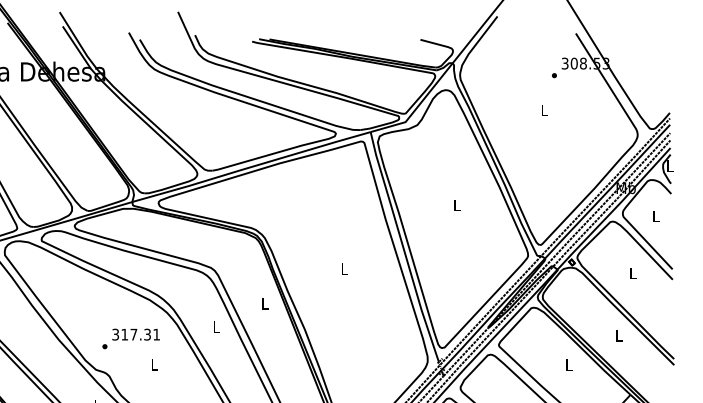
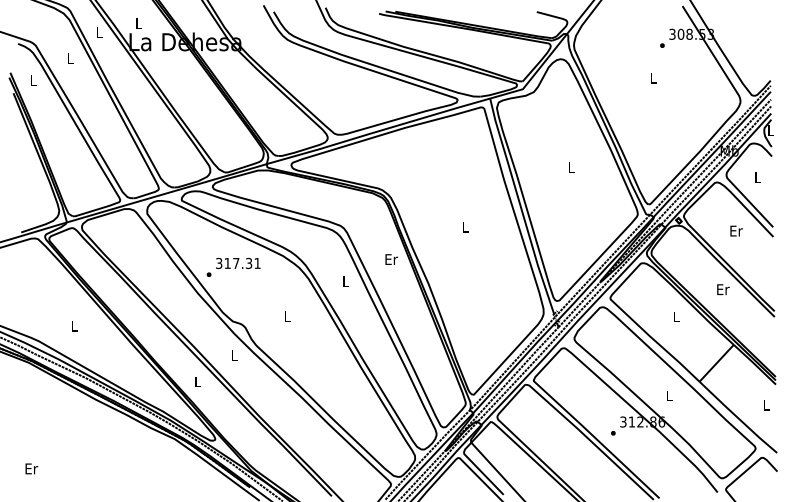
text: (633, 272) -> (736, 230), L -> Er
text: (265, 303) -> (391, 259), L -> Er
text: (619, 335) -> (723, 289), L -> Er
text: (130, 337) -> (233, 266), moved

